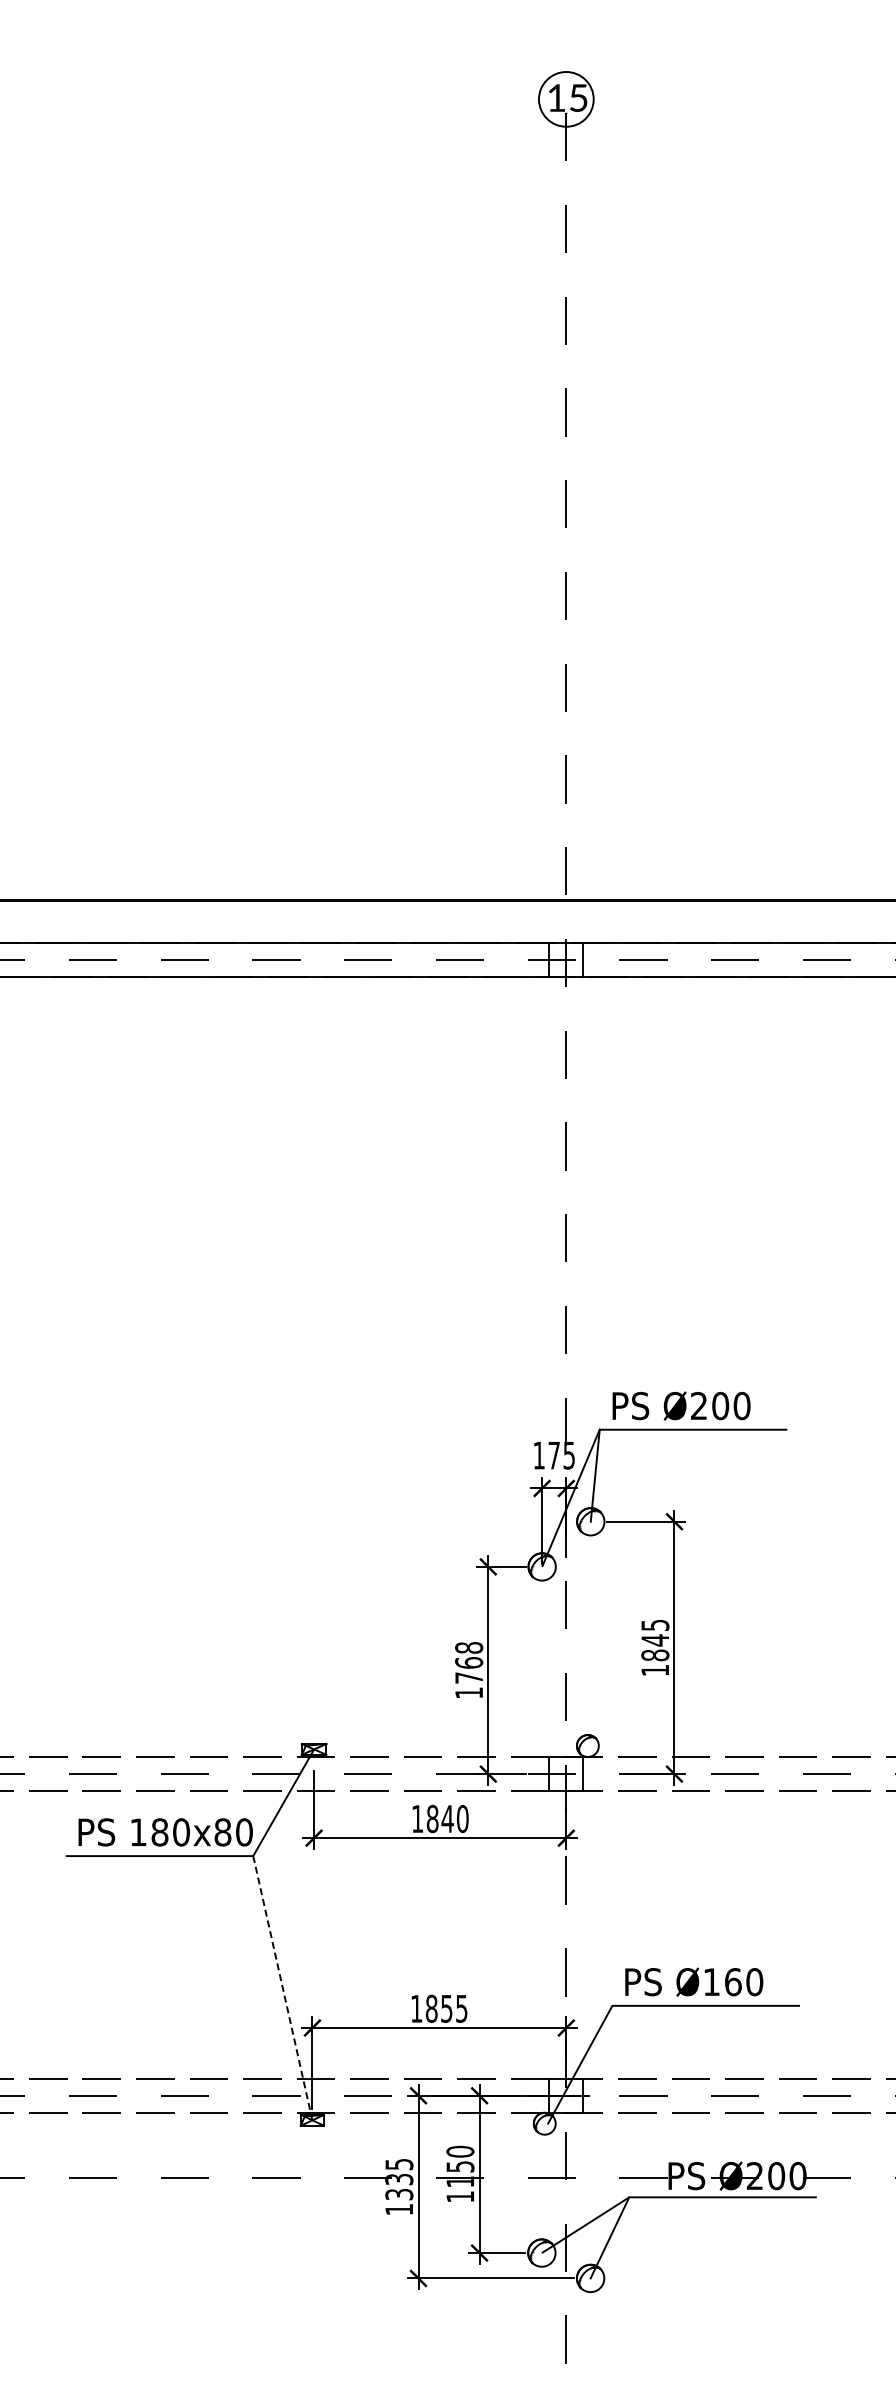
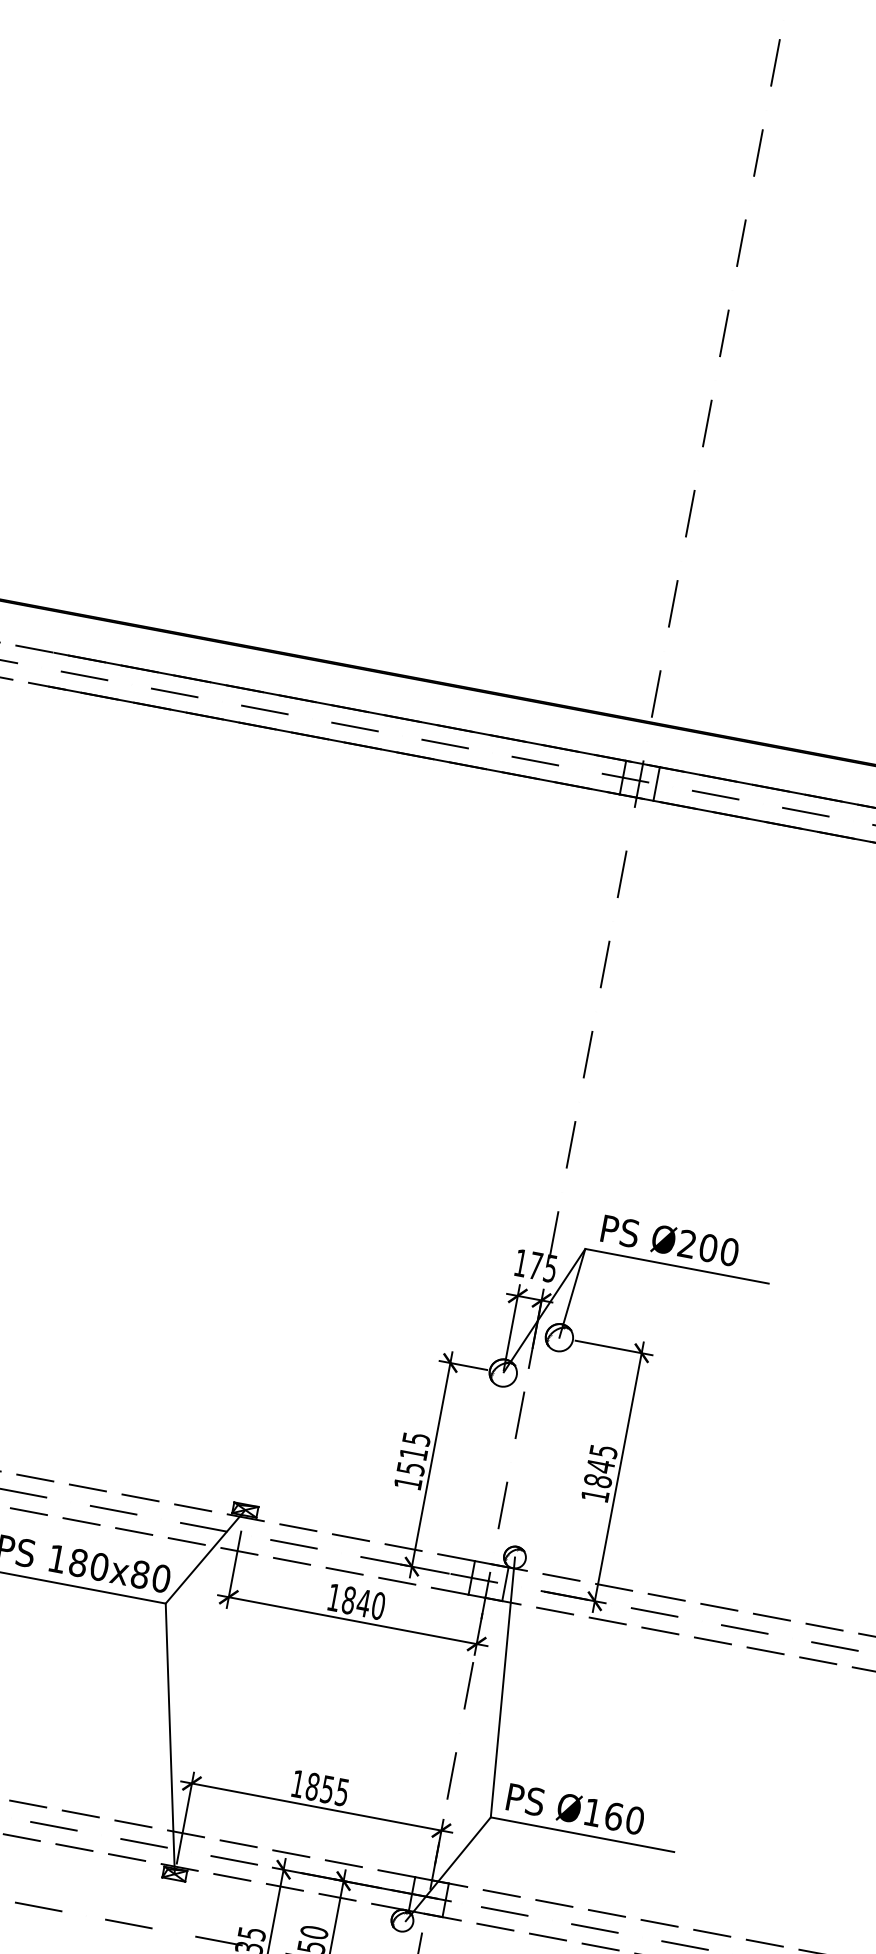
text: (469, 1662) -> (414, 1453), 1768 -> 1515
line: (599, 1875) -> (502, 1686), added
line: (282, 1988) -> (169, 1739), dashed -> solid

